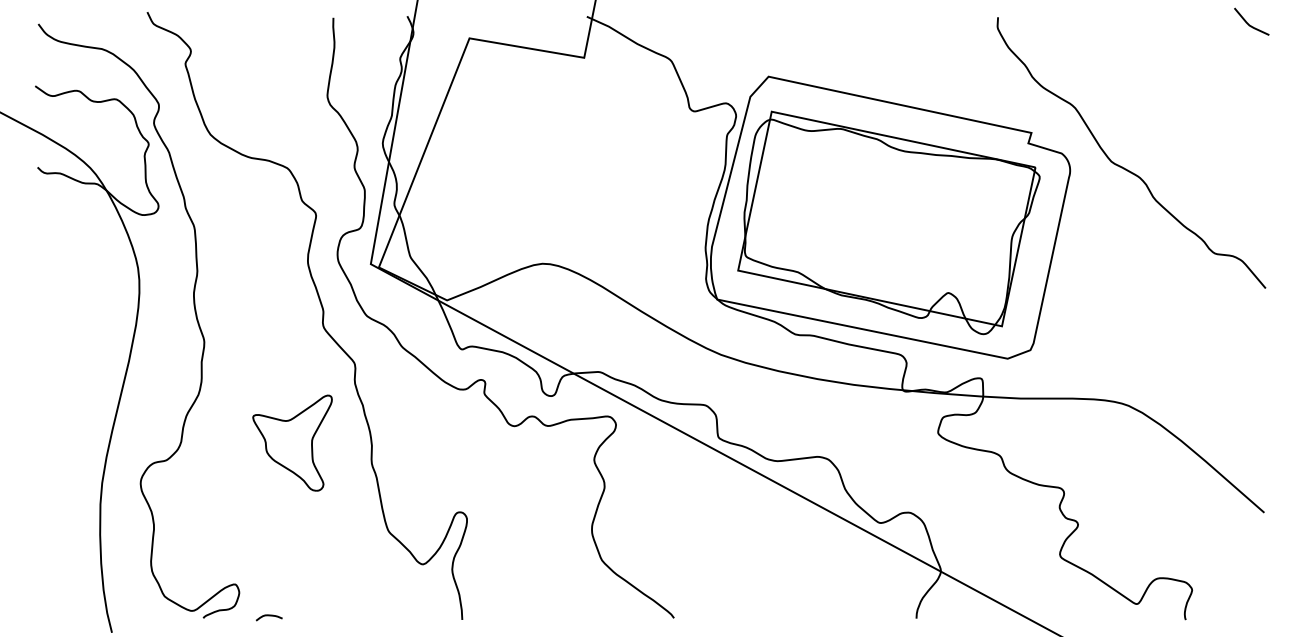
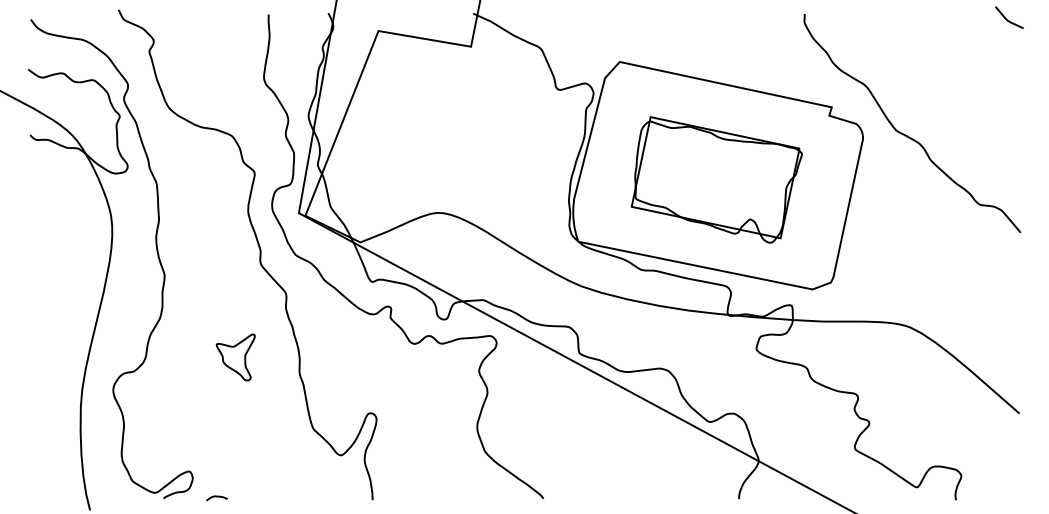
part: (888, 222) -> (716, 179), size x0.7
part: (292, 442) -> (235, 357), size x0.6

